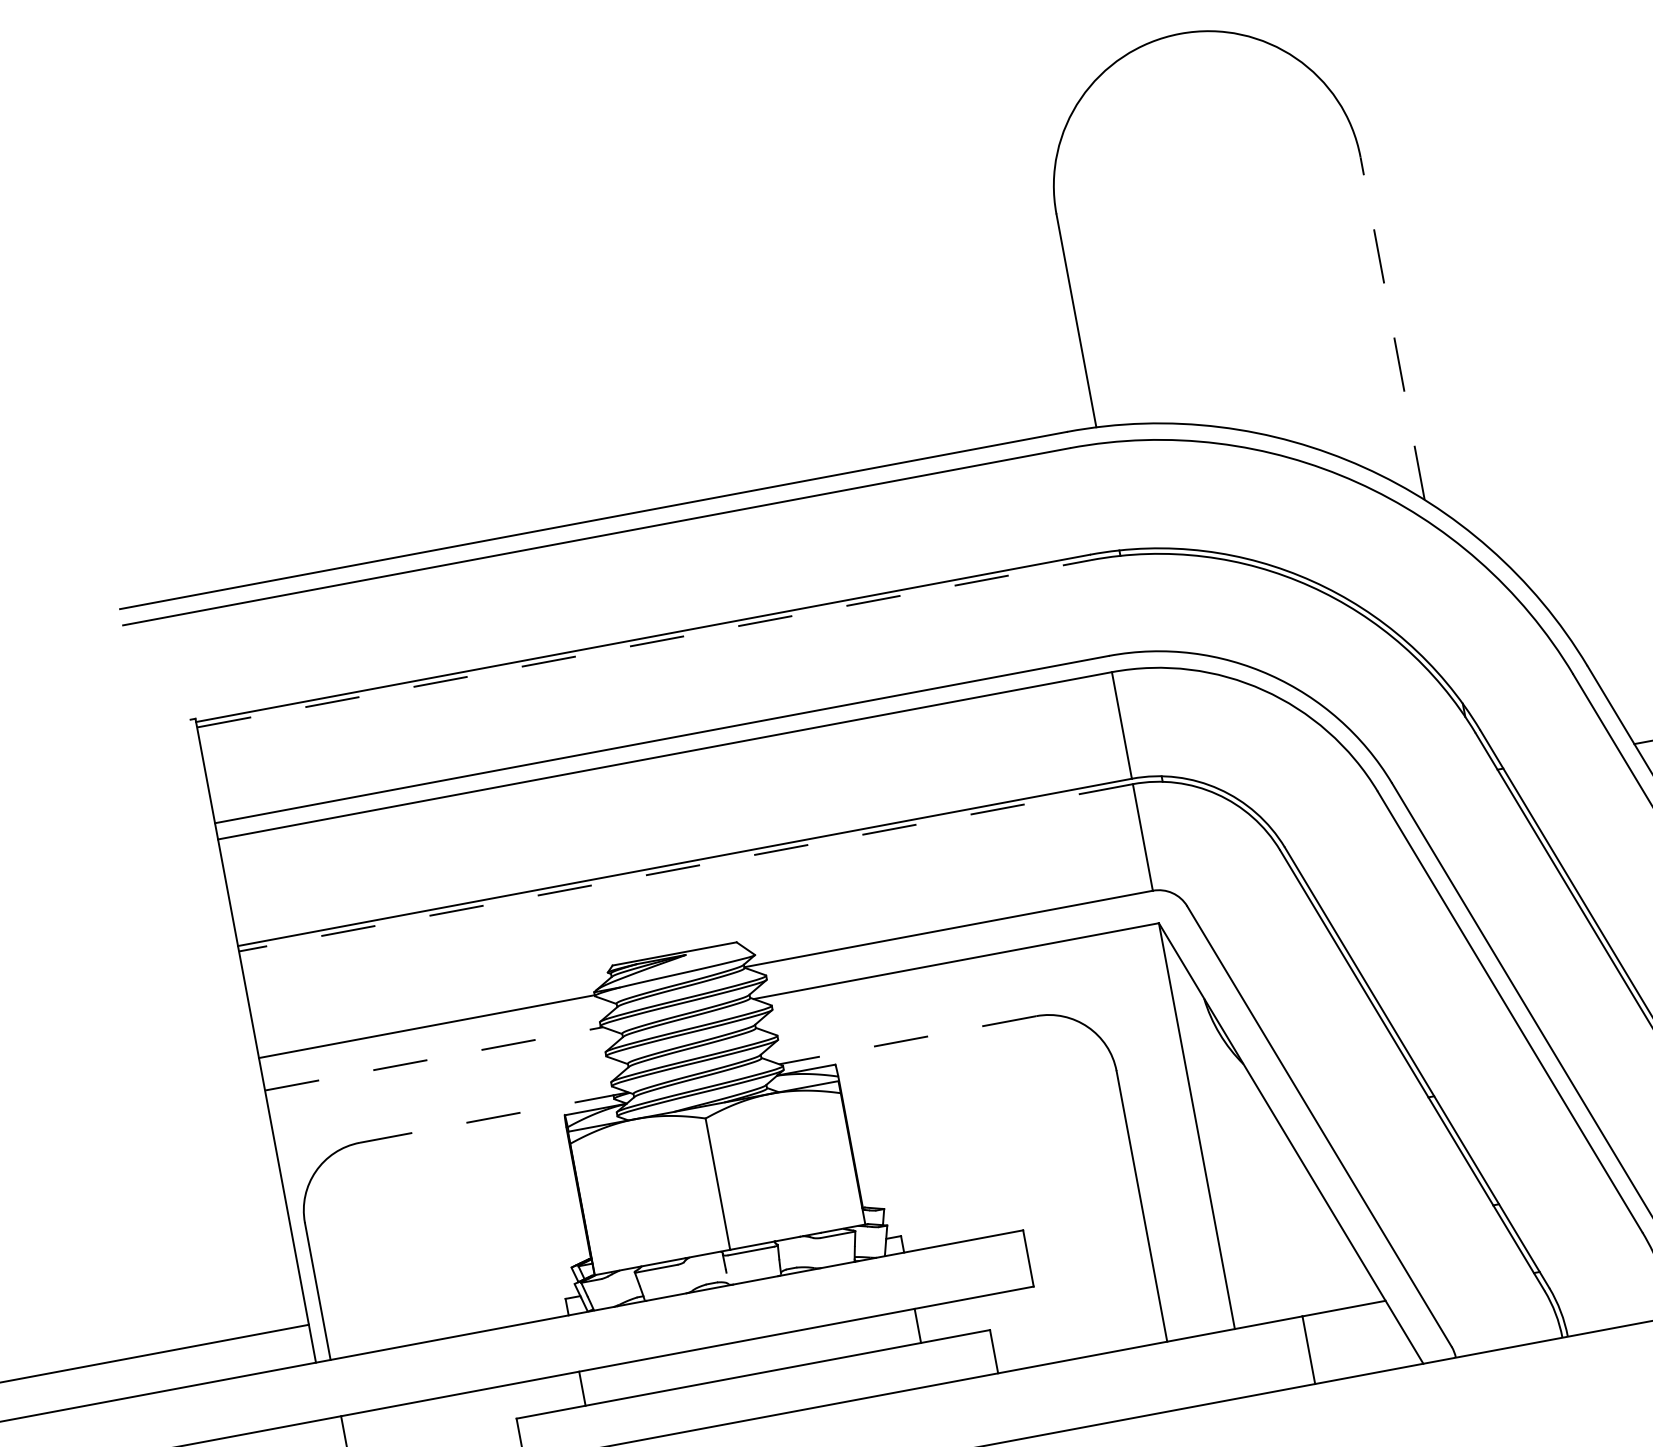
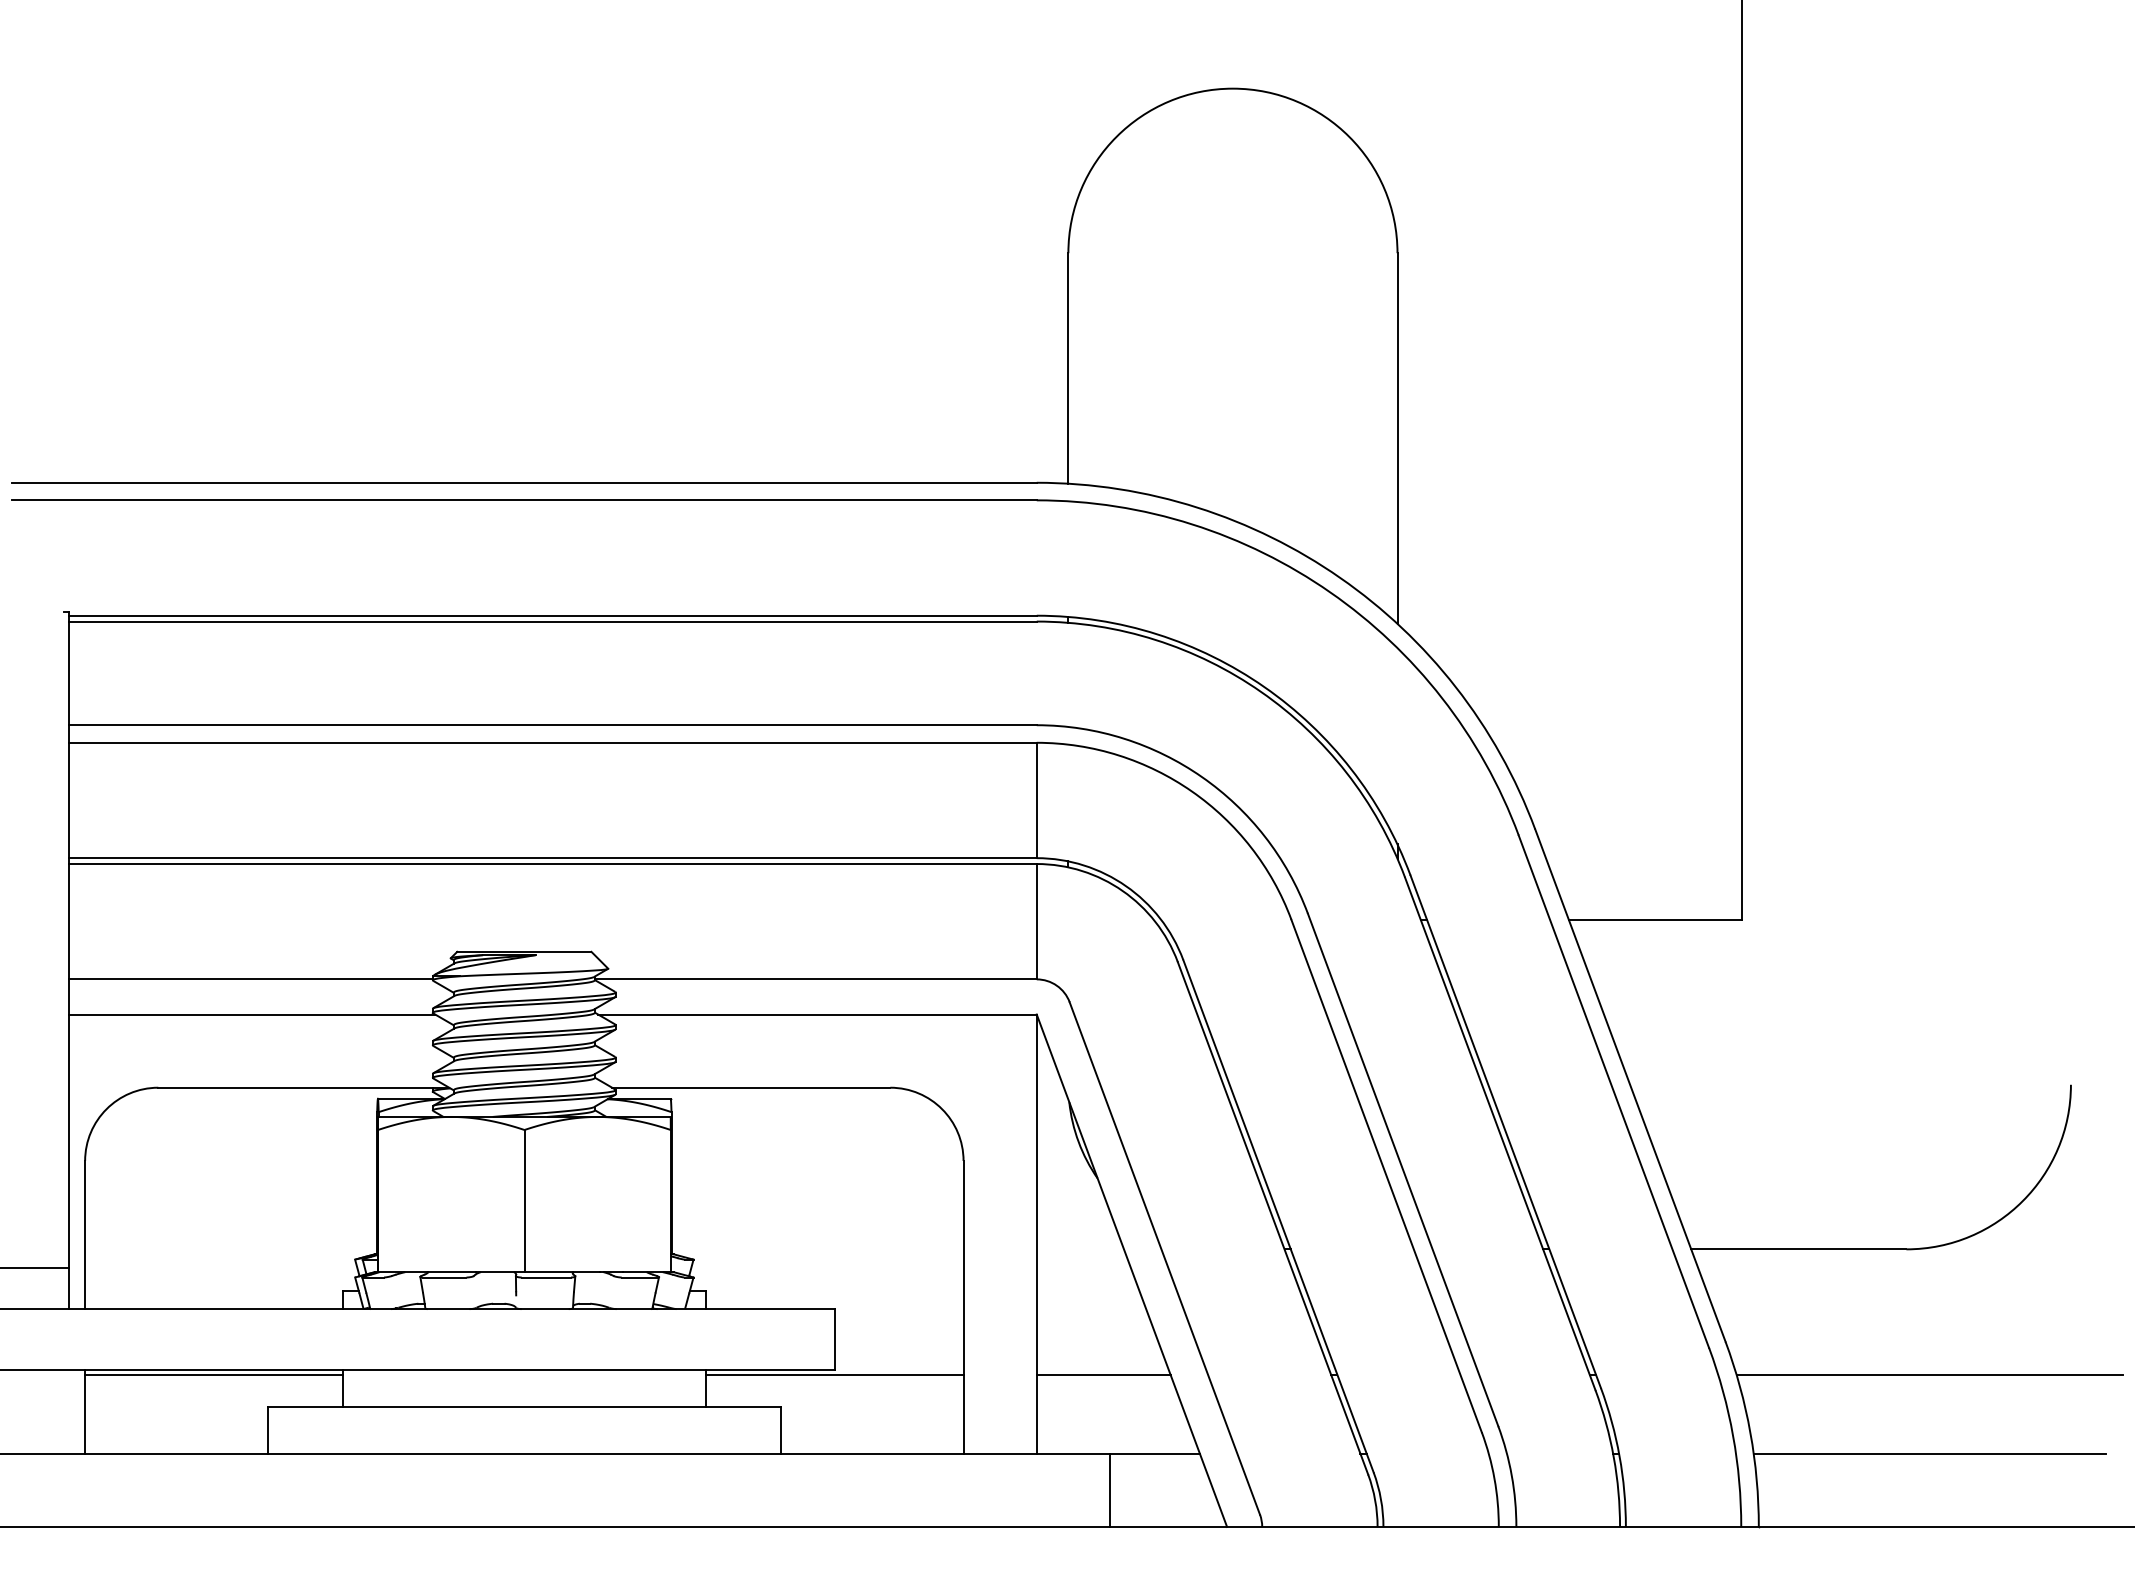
line: (1392, 328) -> (1397, 438), dashed -> solid
line: (644, 643) -> (553, 621), dashed -> solid
line: (686, 868) -> (553, 864), dashed -> solid
line: (907, 1040) -> (750, 1087), dashed -> solid
line: (434, 1058) -> (252, 1014), dashed -> solid
line: (494, 1117) -> (303, 1087), dashed -> solid
line: (1282, 1244) -> (1103, 1374), added
line: (1034, 1290) -> (834, 1374), added
line: (460, 1398) -> (213, 1374), added

